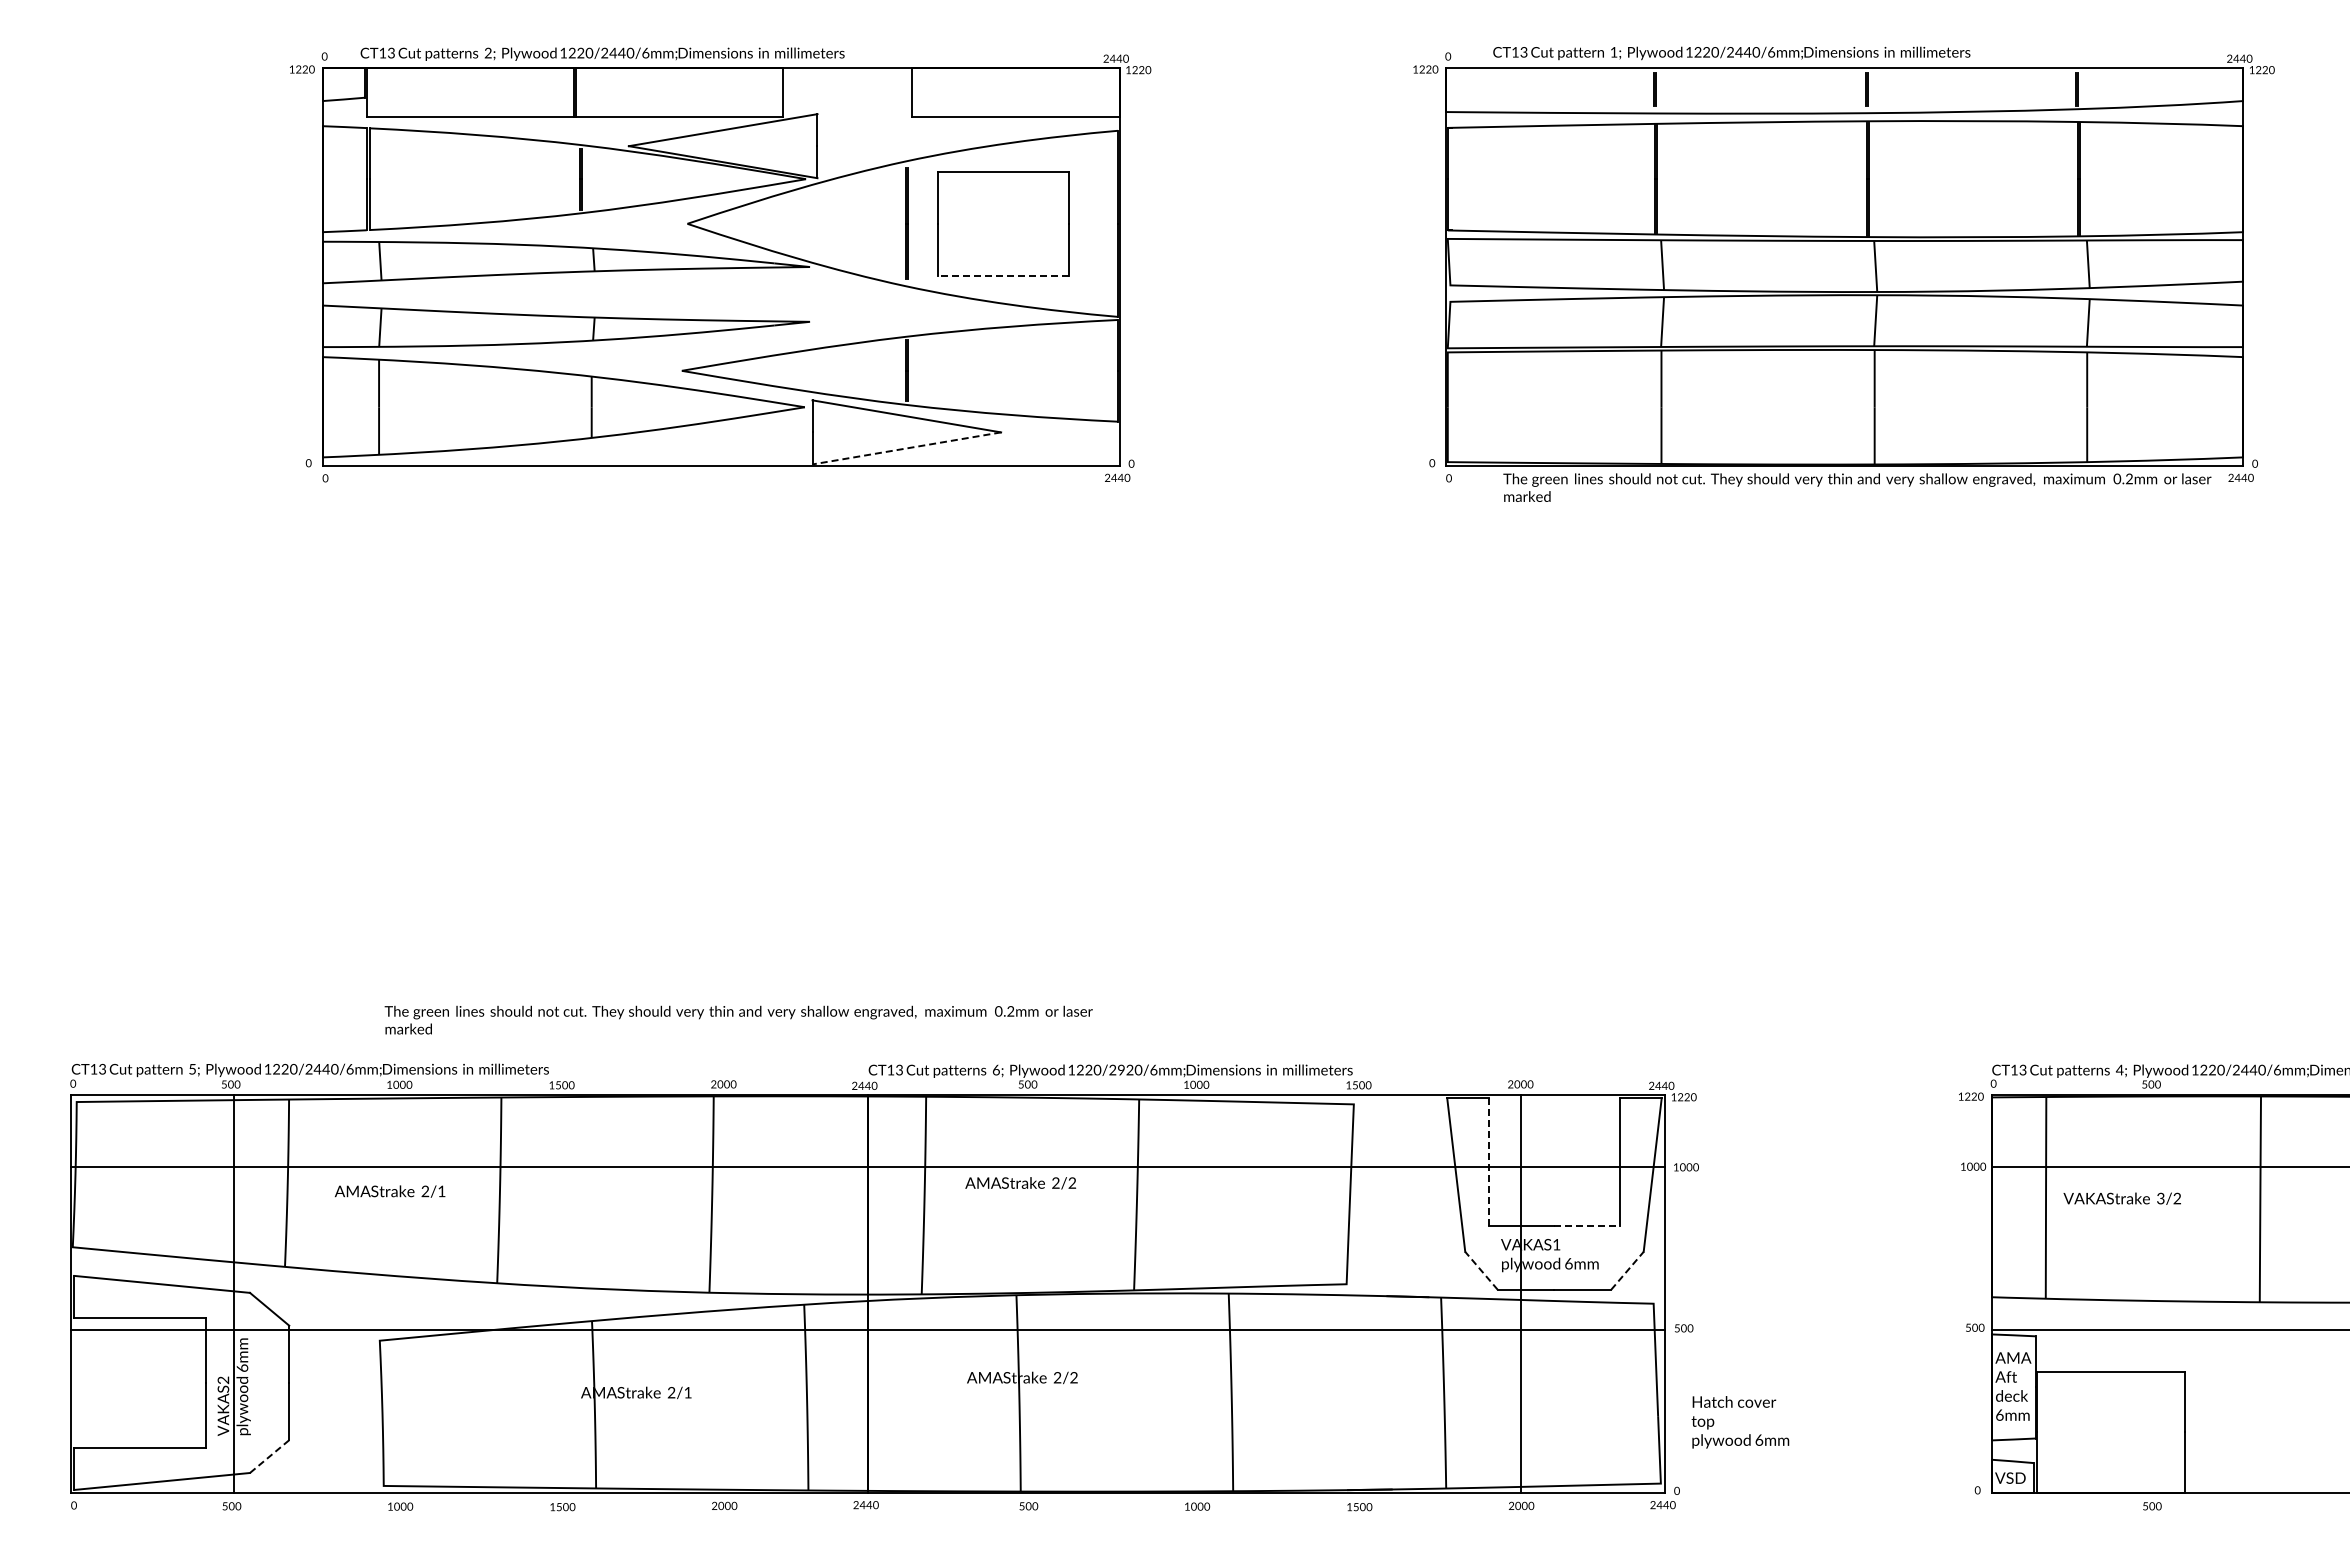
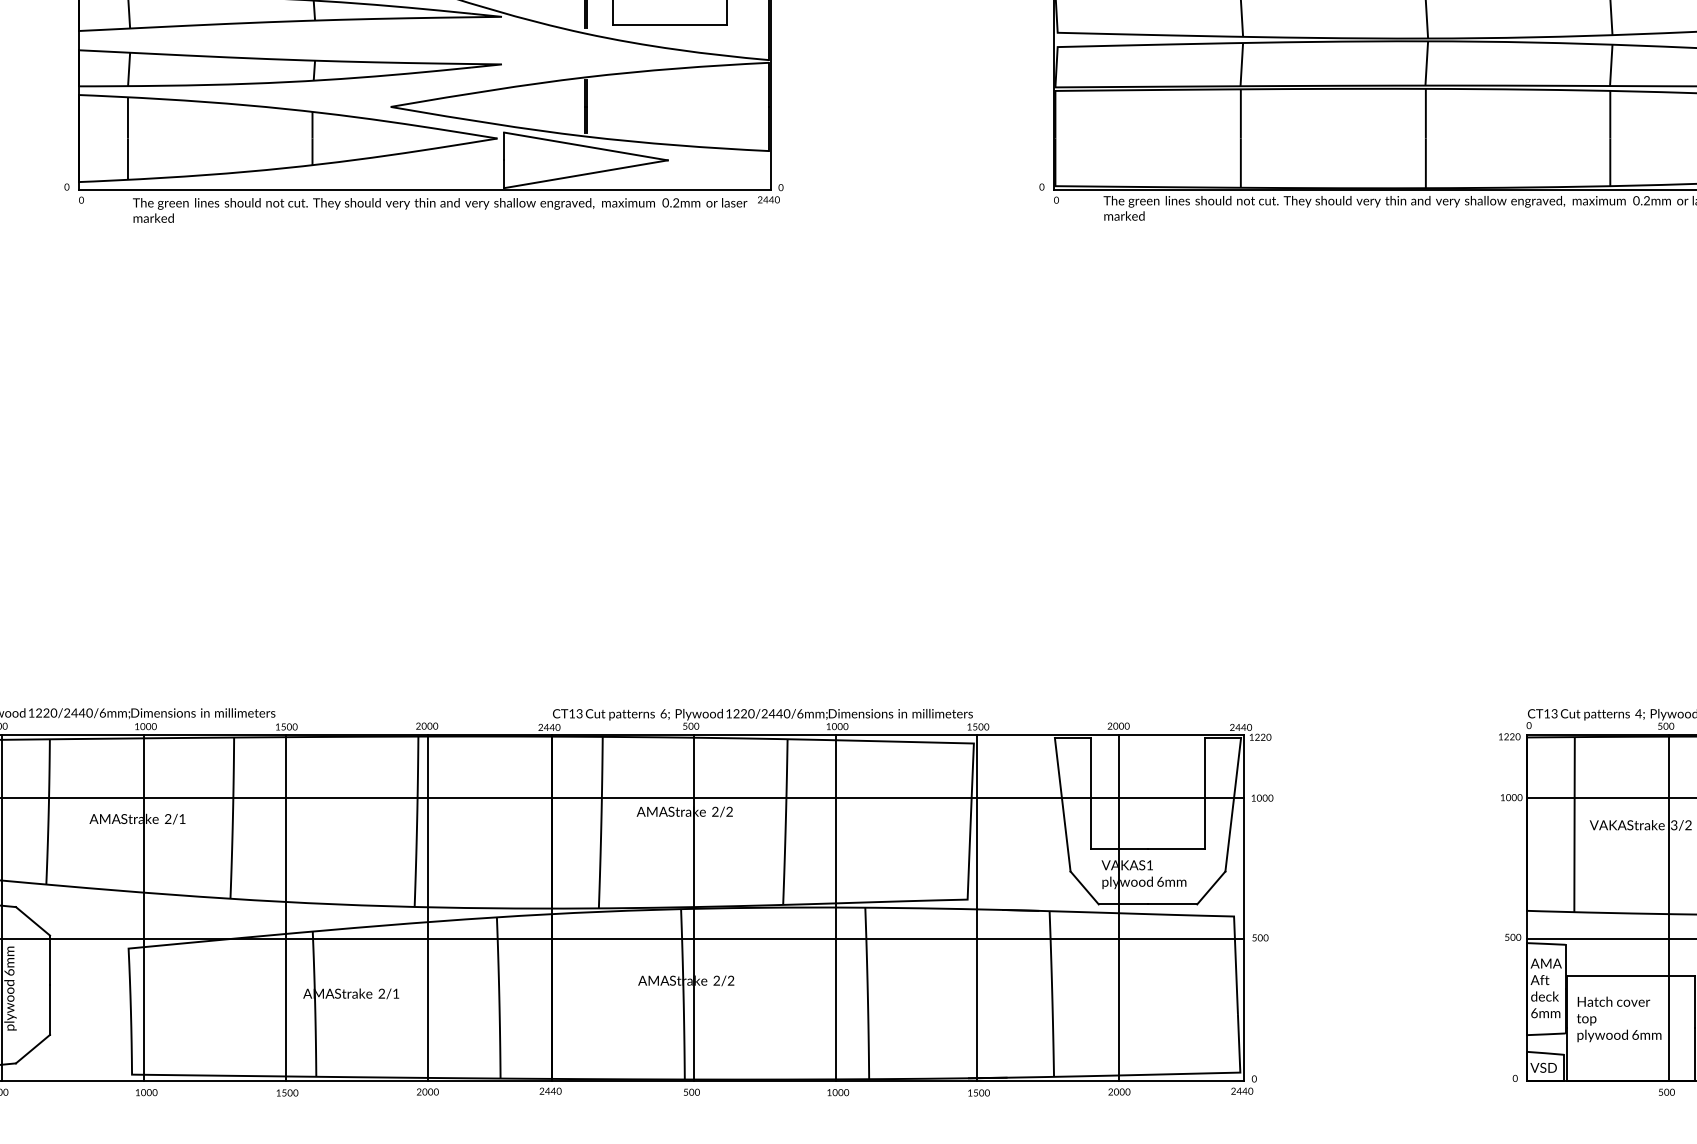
line: (1003, 276) -> (669, 25), dashed -> solid
line: (906, 448) -> (585, 174), dashed -> solid
text: (738, 1019) -> (439, 209), moved
text: (1125, 1069) -> (775, 713), 1220/2920/6mm; -> 1220/2440/6mm;
line: (1489, 1161) -> (1091, 793), dashed -> solid
line: (1587, 1226) -> (1176, 849), dashed -> solid
line: (1481, 1270) -> (1084, 887), dashed -> solid
line: (1627, 1270) -> (1211, 887), dashed -> solid
line: (397, 1293) -> (143, 907), added
line: (561, 1293) -> (286, 907), added
line: (724, 1293) -> (427, 907), added
line: (1031, 1293) -> (694, 907), added
line: (1194, 1293) -> (835, 907), added
line: (1357, 1293) -> (977, 907), added
line: (2154, 1293) -> (1668, 907), added
text: (1740, 1422) -> (1619, 1019), moved
line: (269, 1456) -> (32, 1049), dashed -> solid

